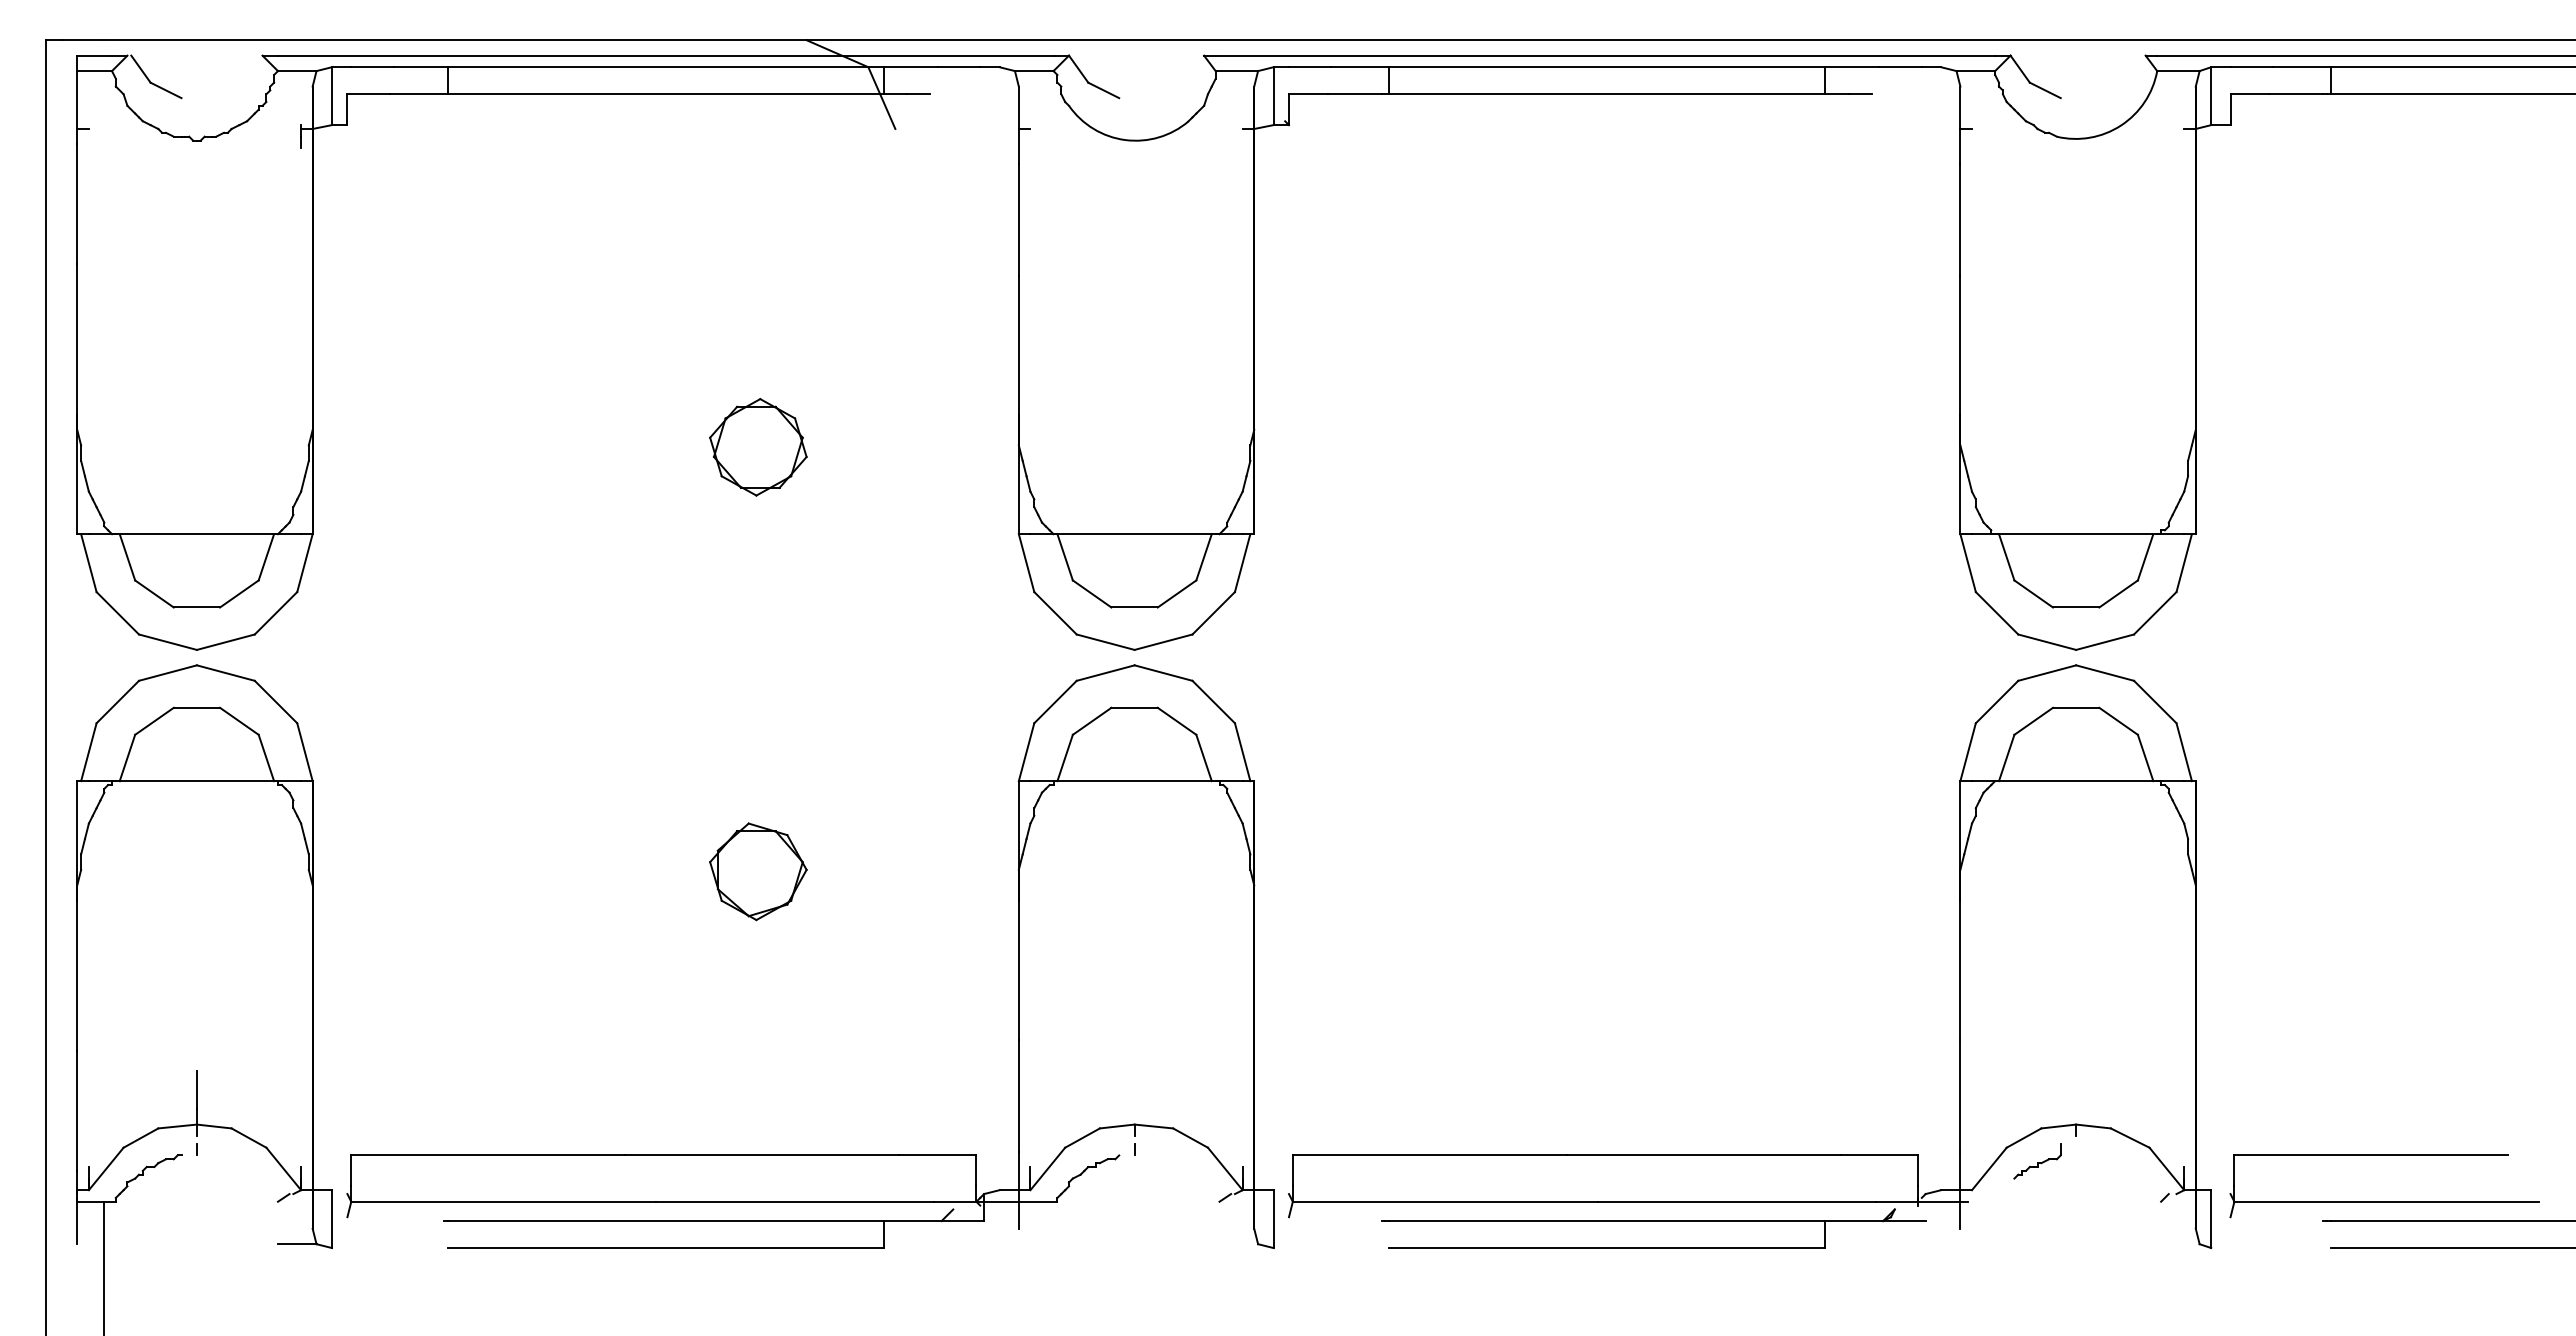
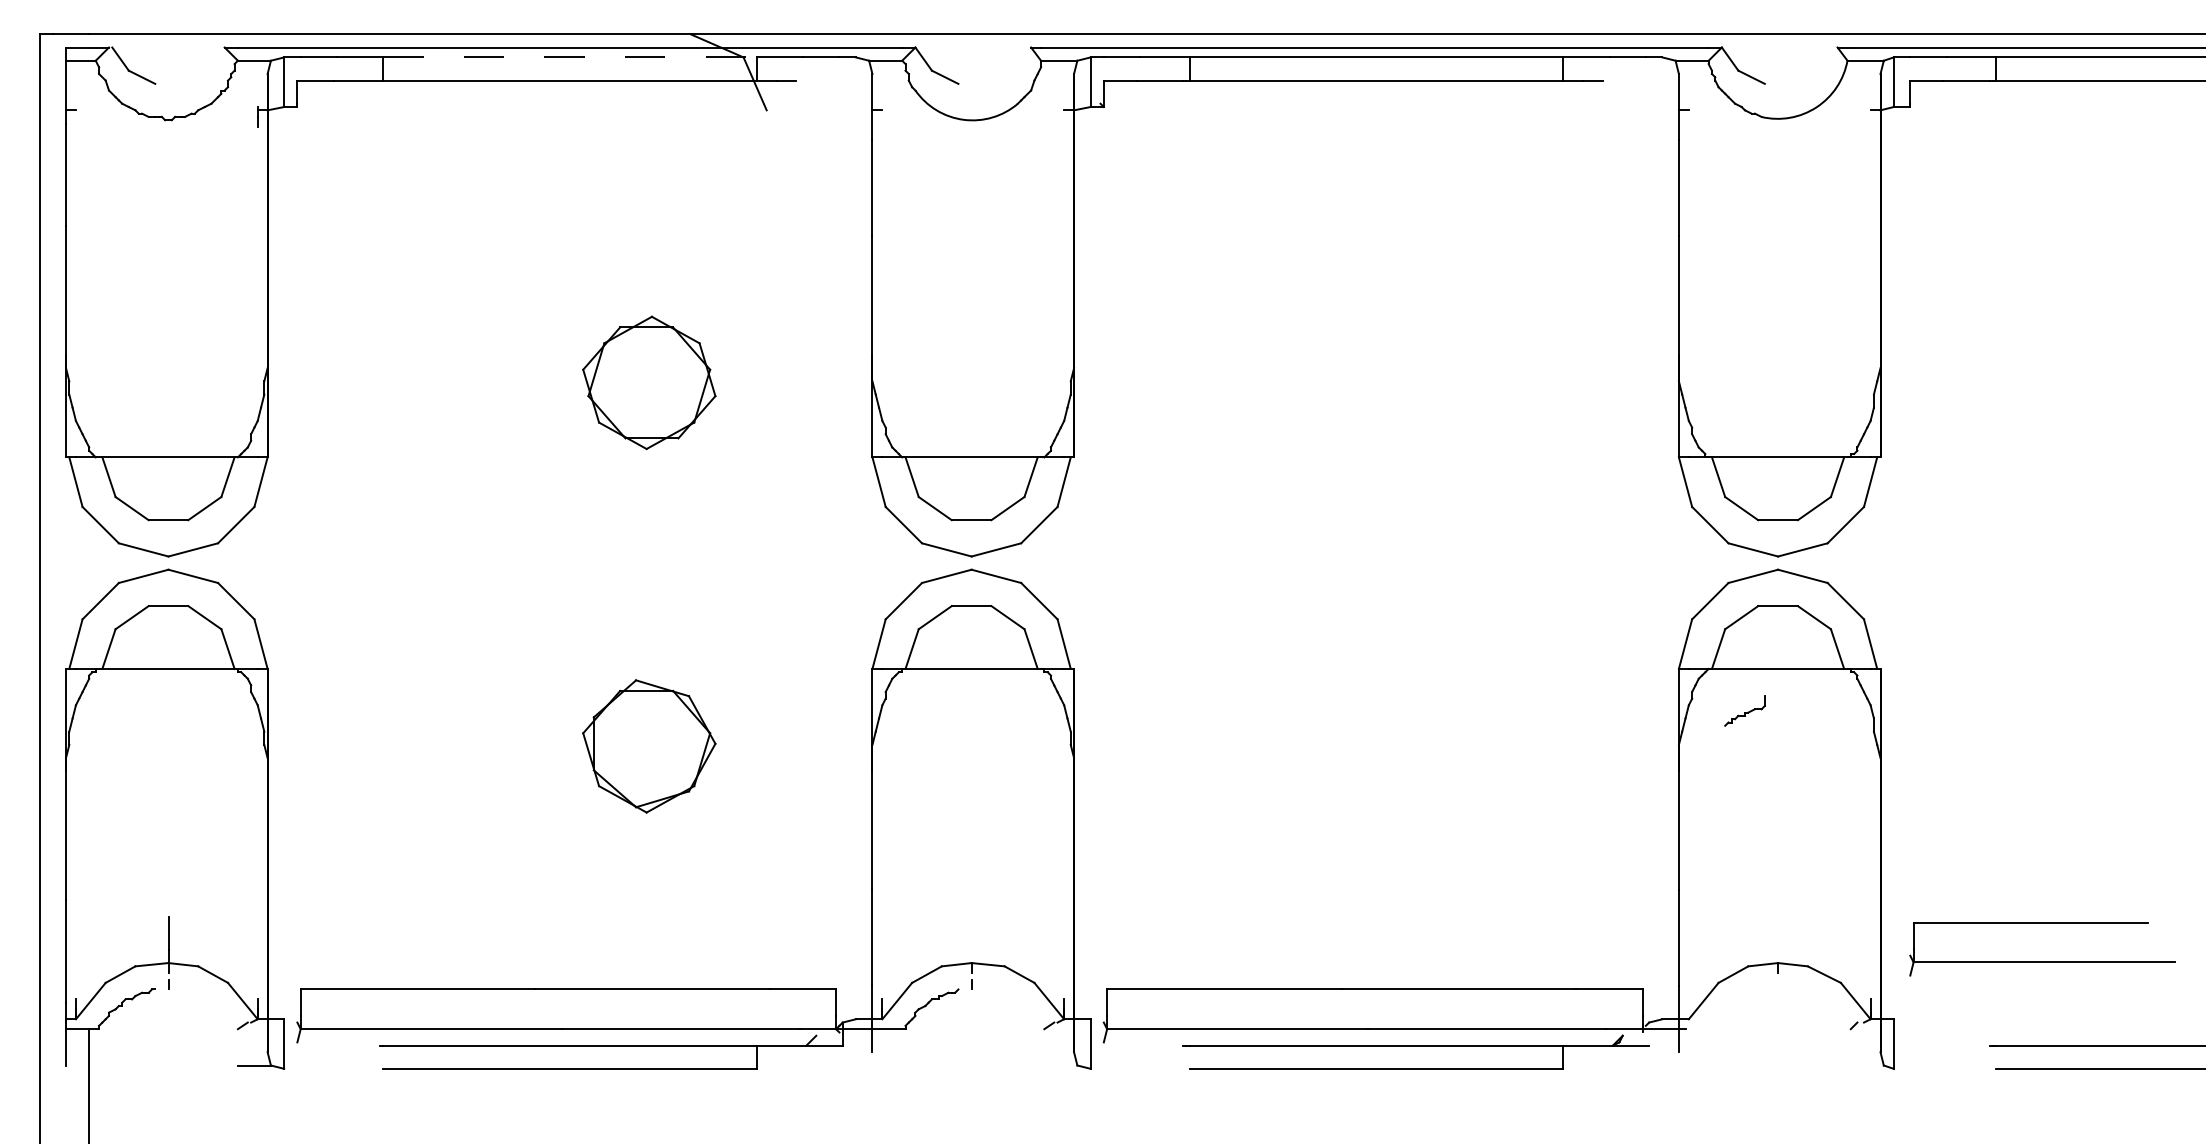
line: (666, 67) -> (570, 57), solid -> dashed
part: (758, 447) -> (649, 383), size x1.6
part: (758, 871) -> (649, 746), size x1.6
part: (2037, 1161) -> (1744, 711), moved
part: (2384, 1201) -> (2042, 962), moved

